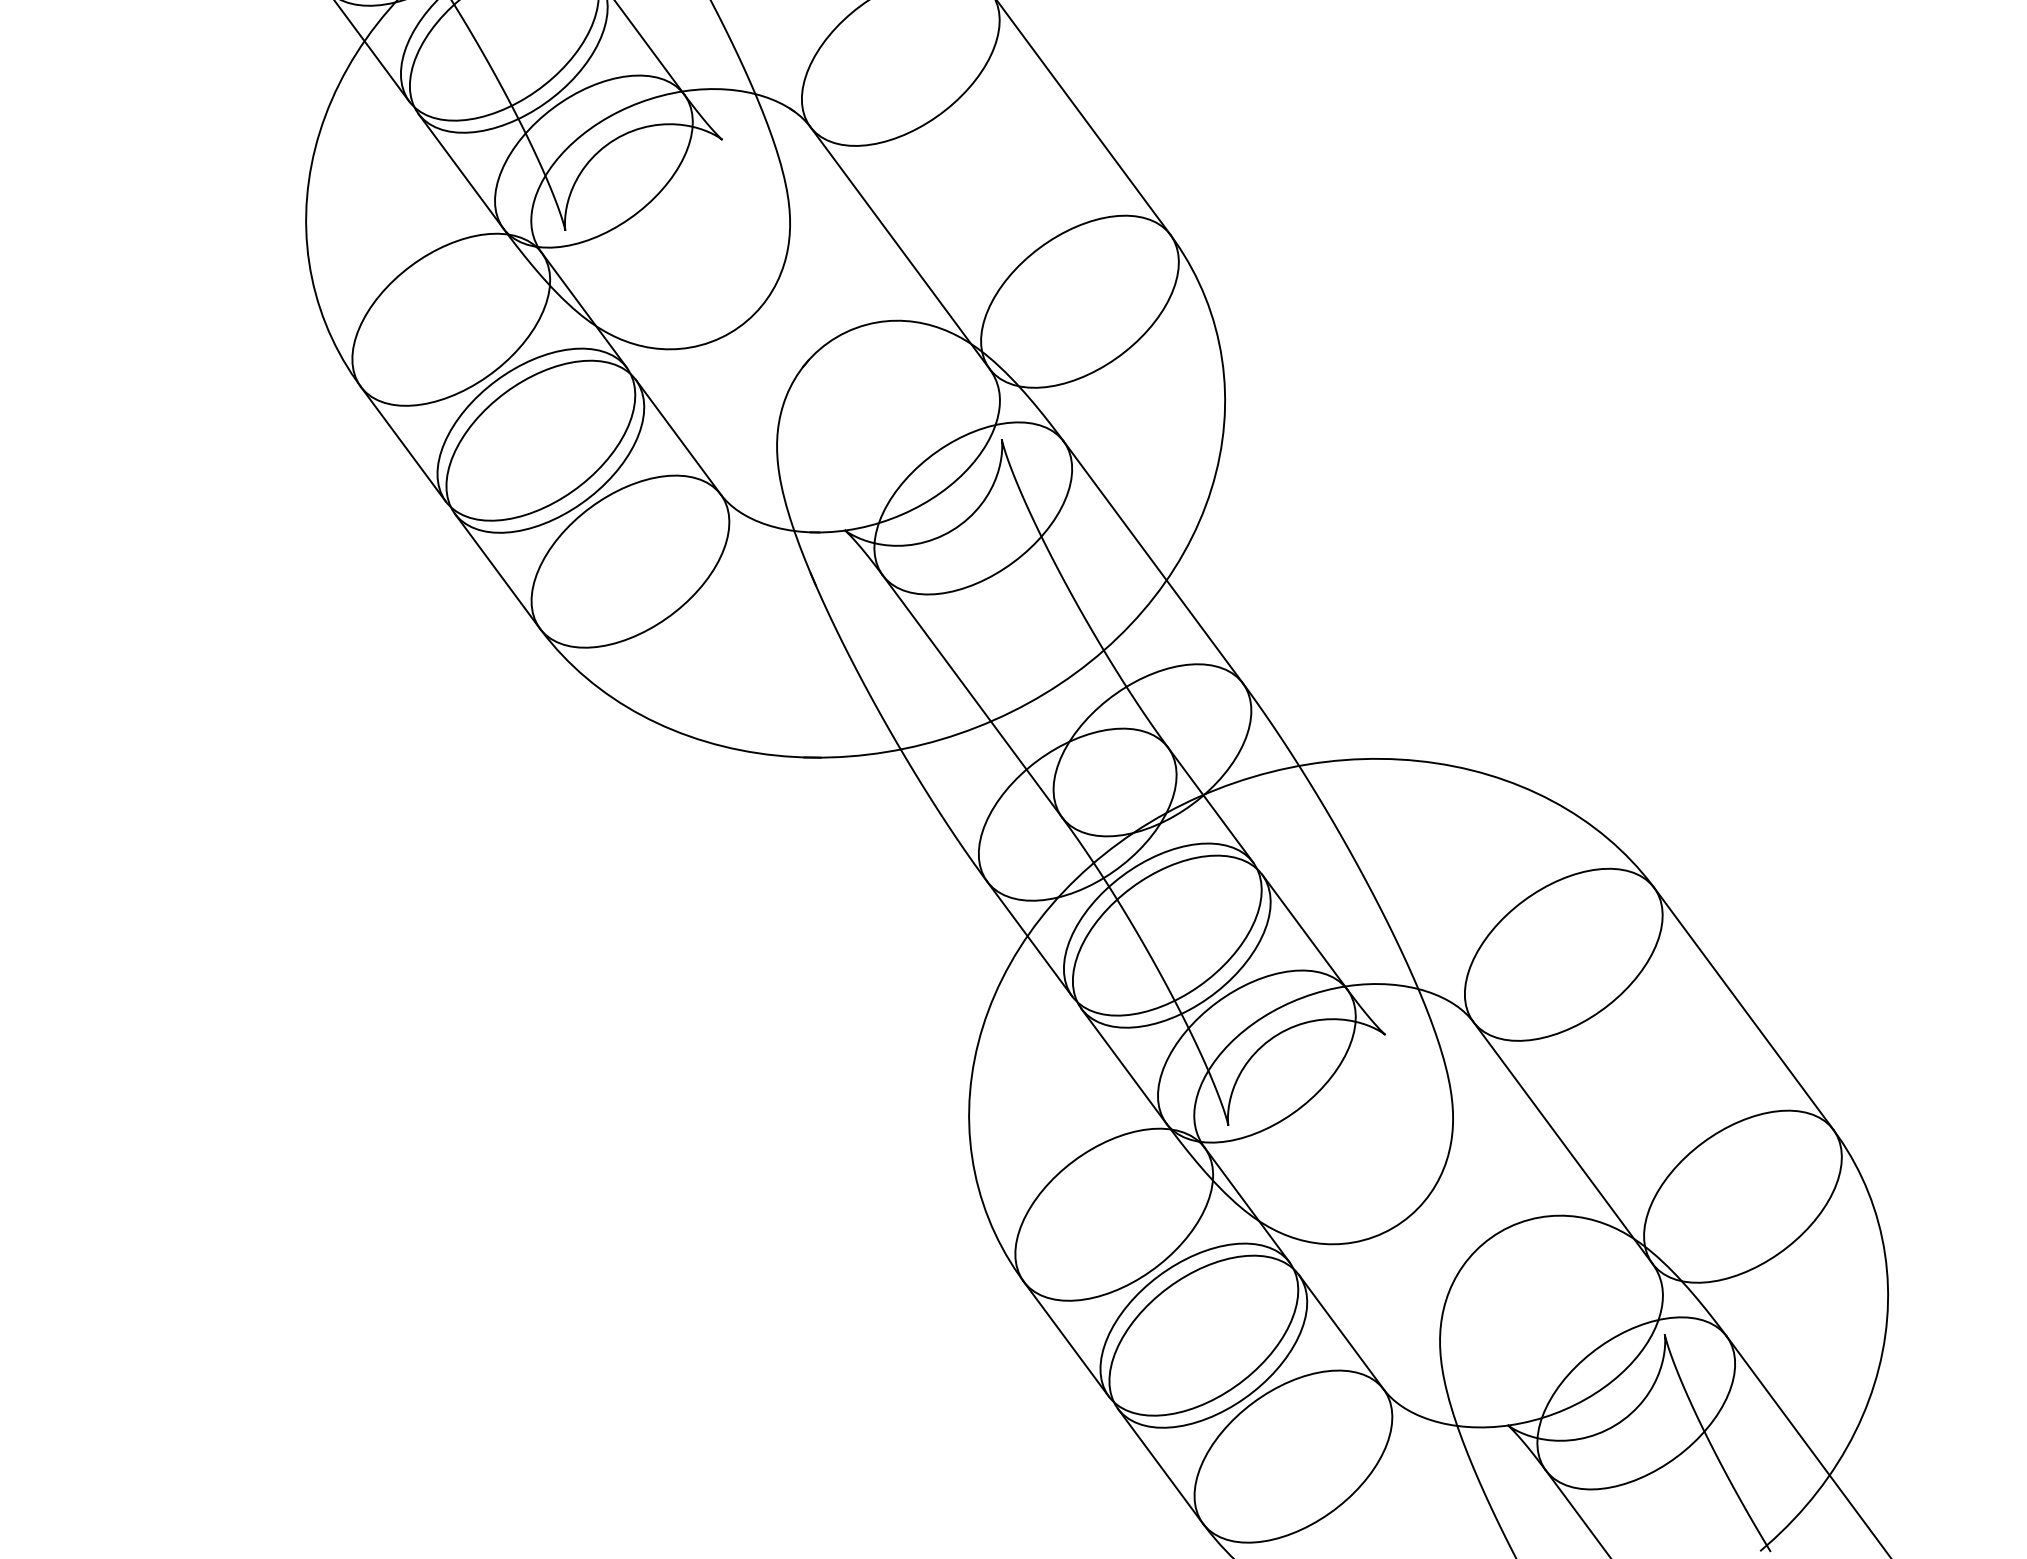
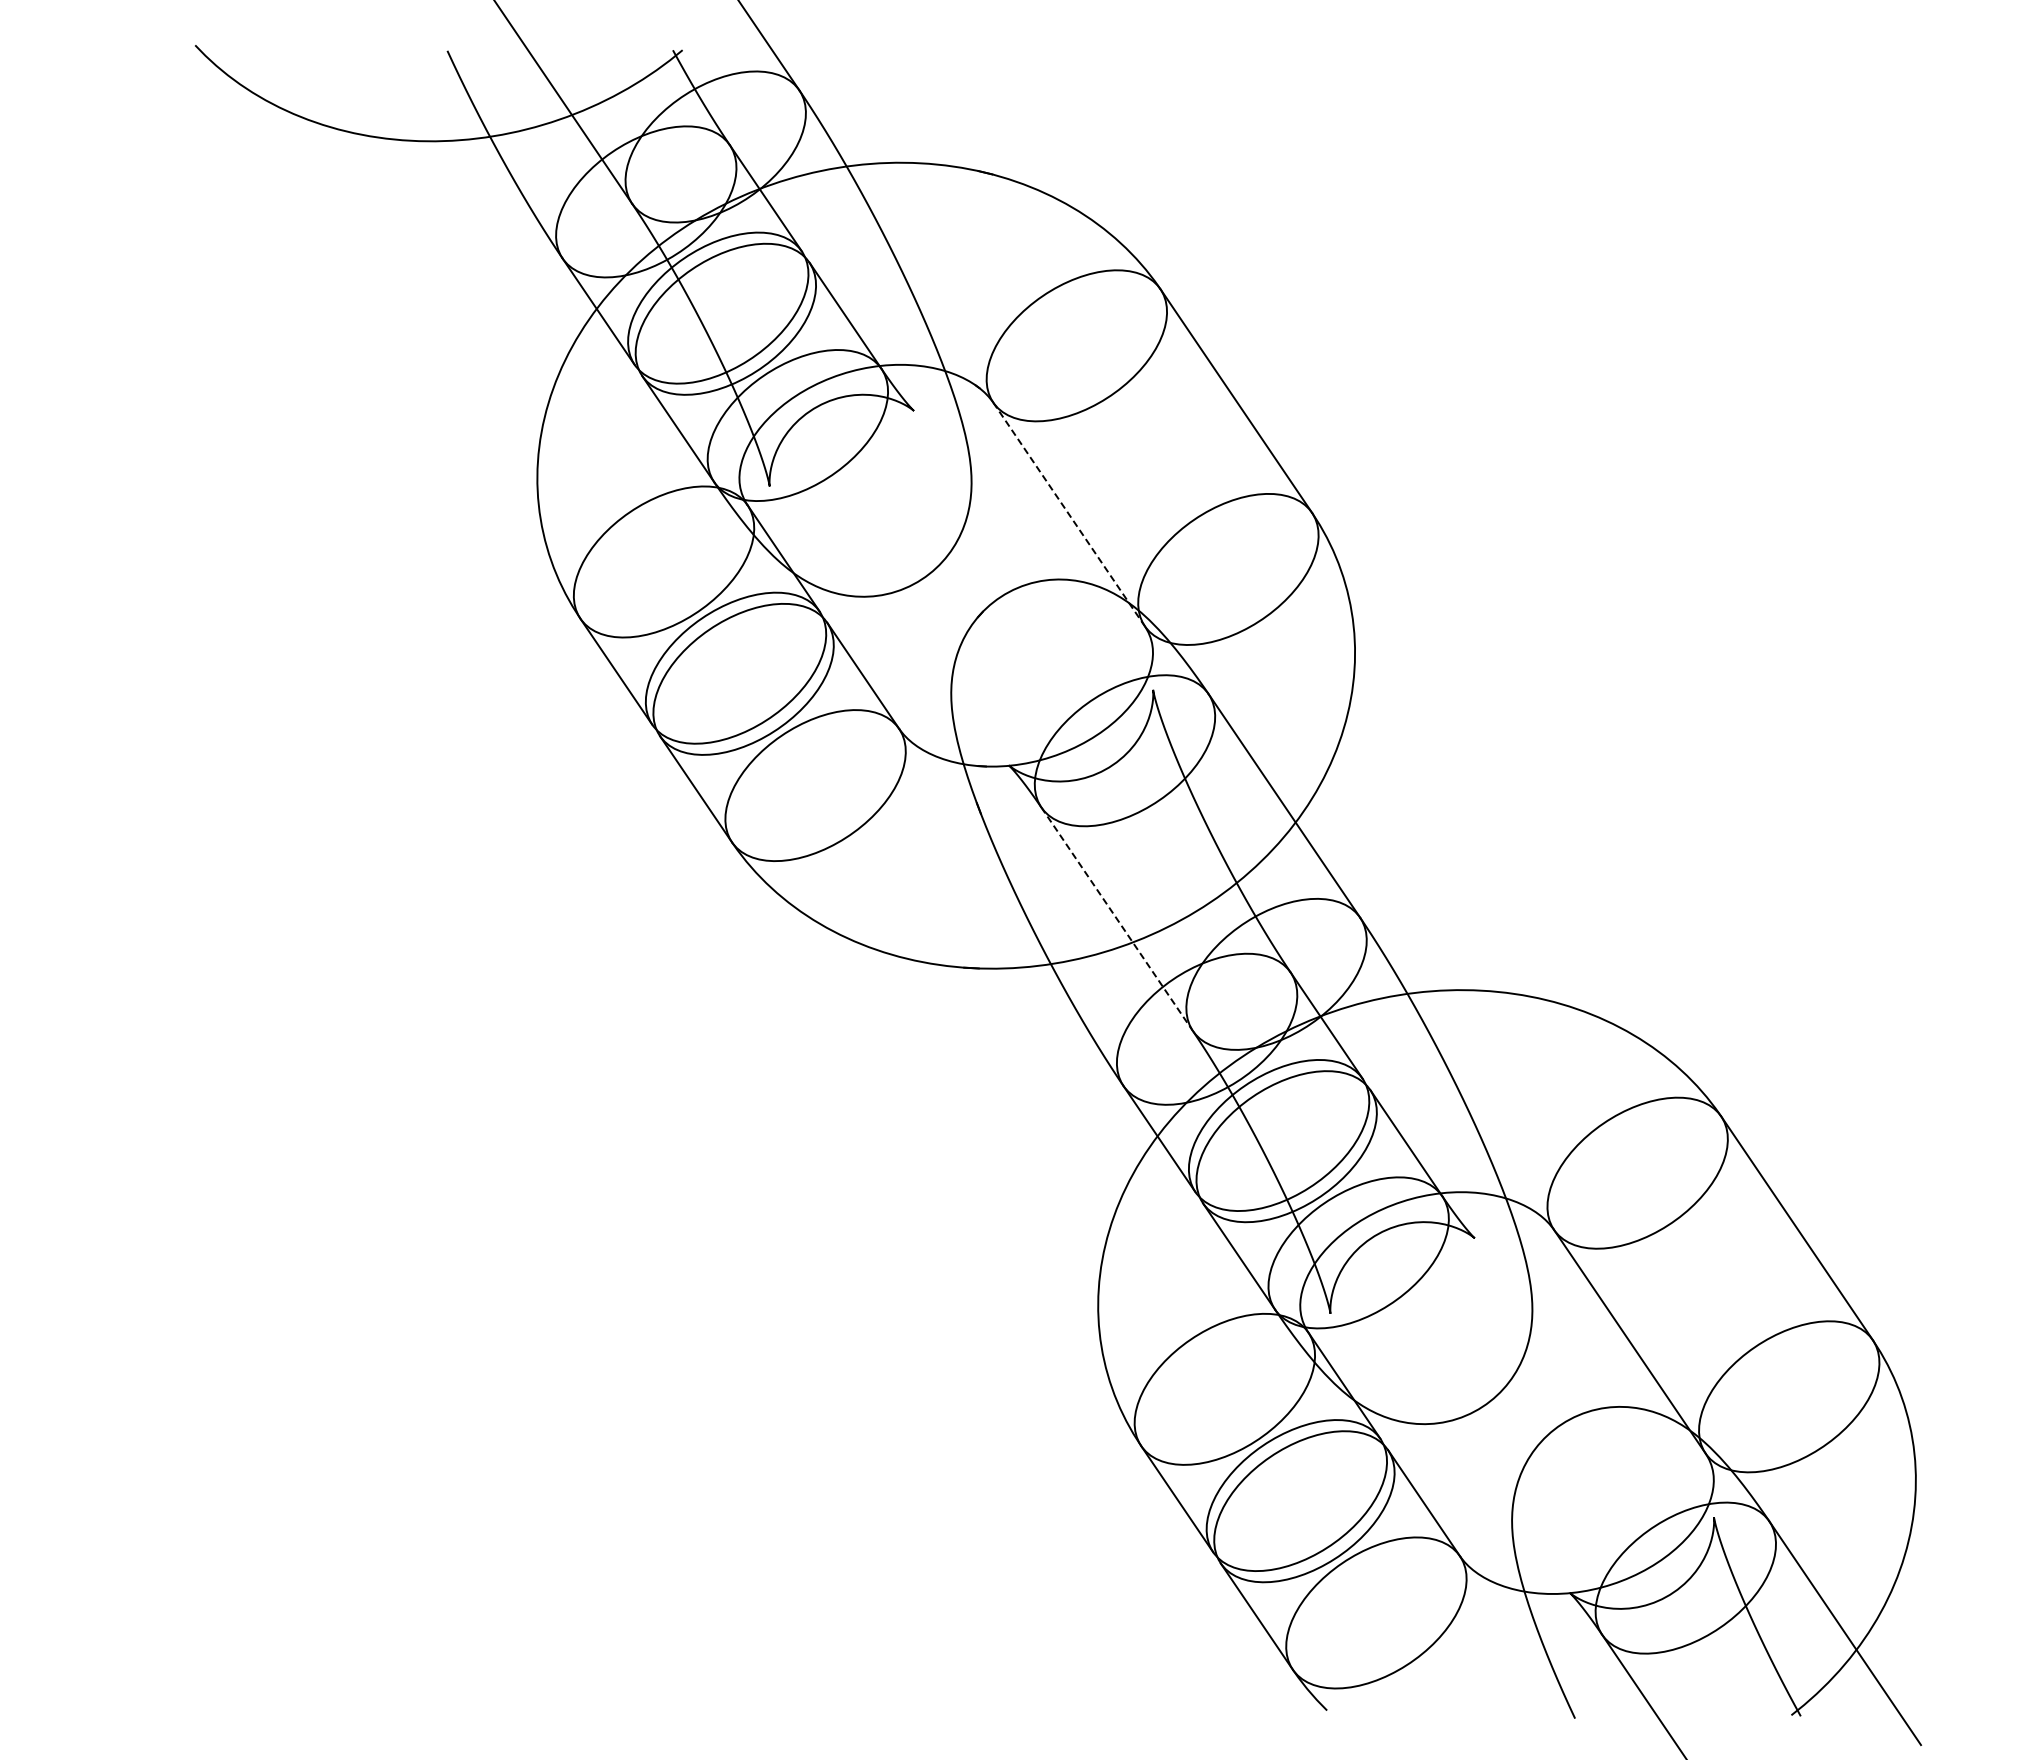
line: (900, 247) -> (1069, 514), solid -> dashed
line: (972, 696) -> (1117, 919), solid -> dashed

